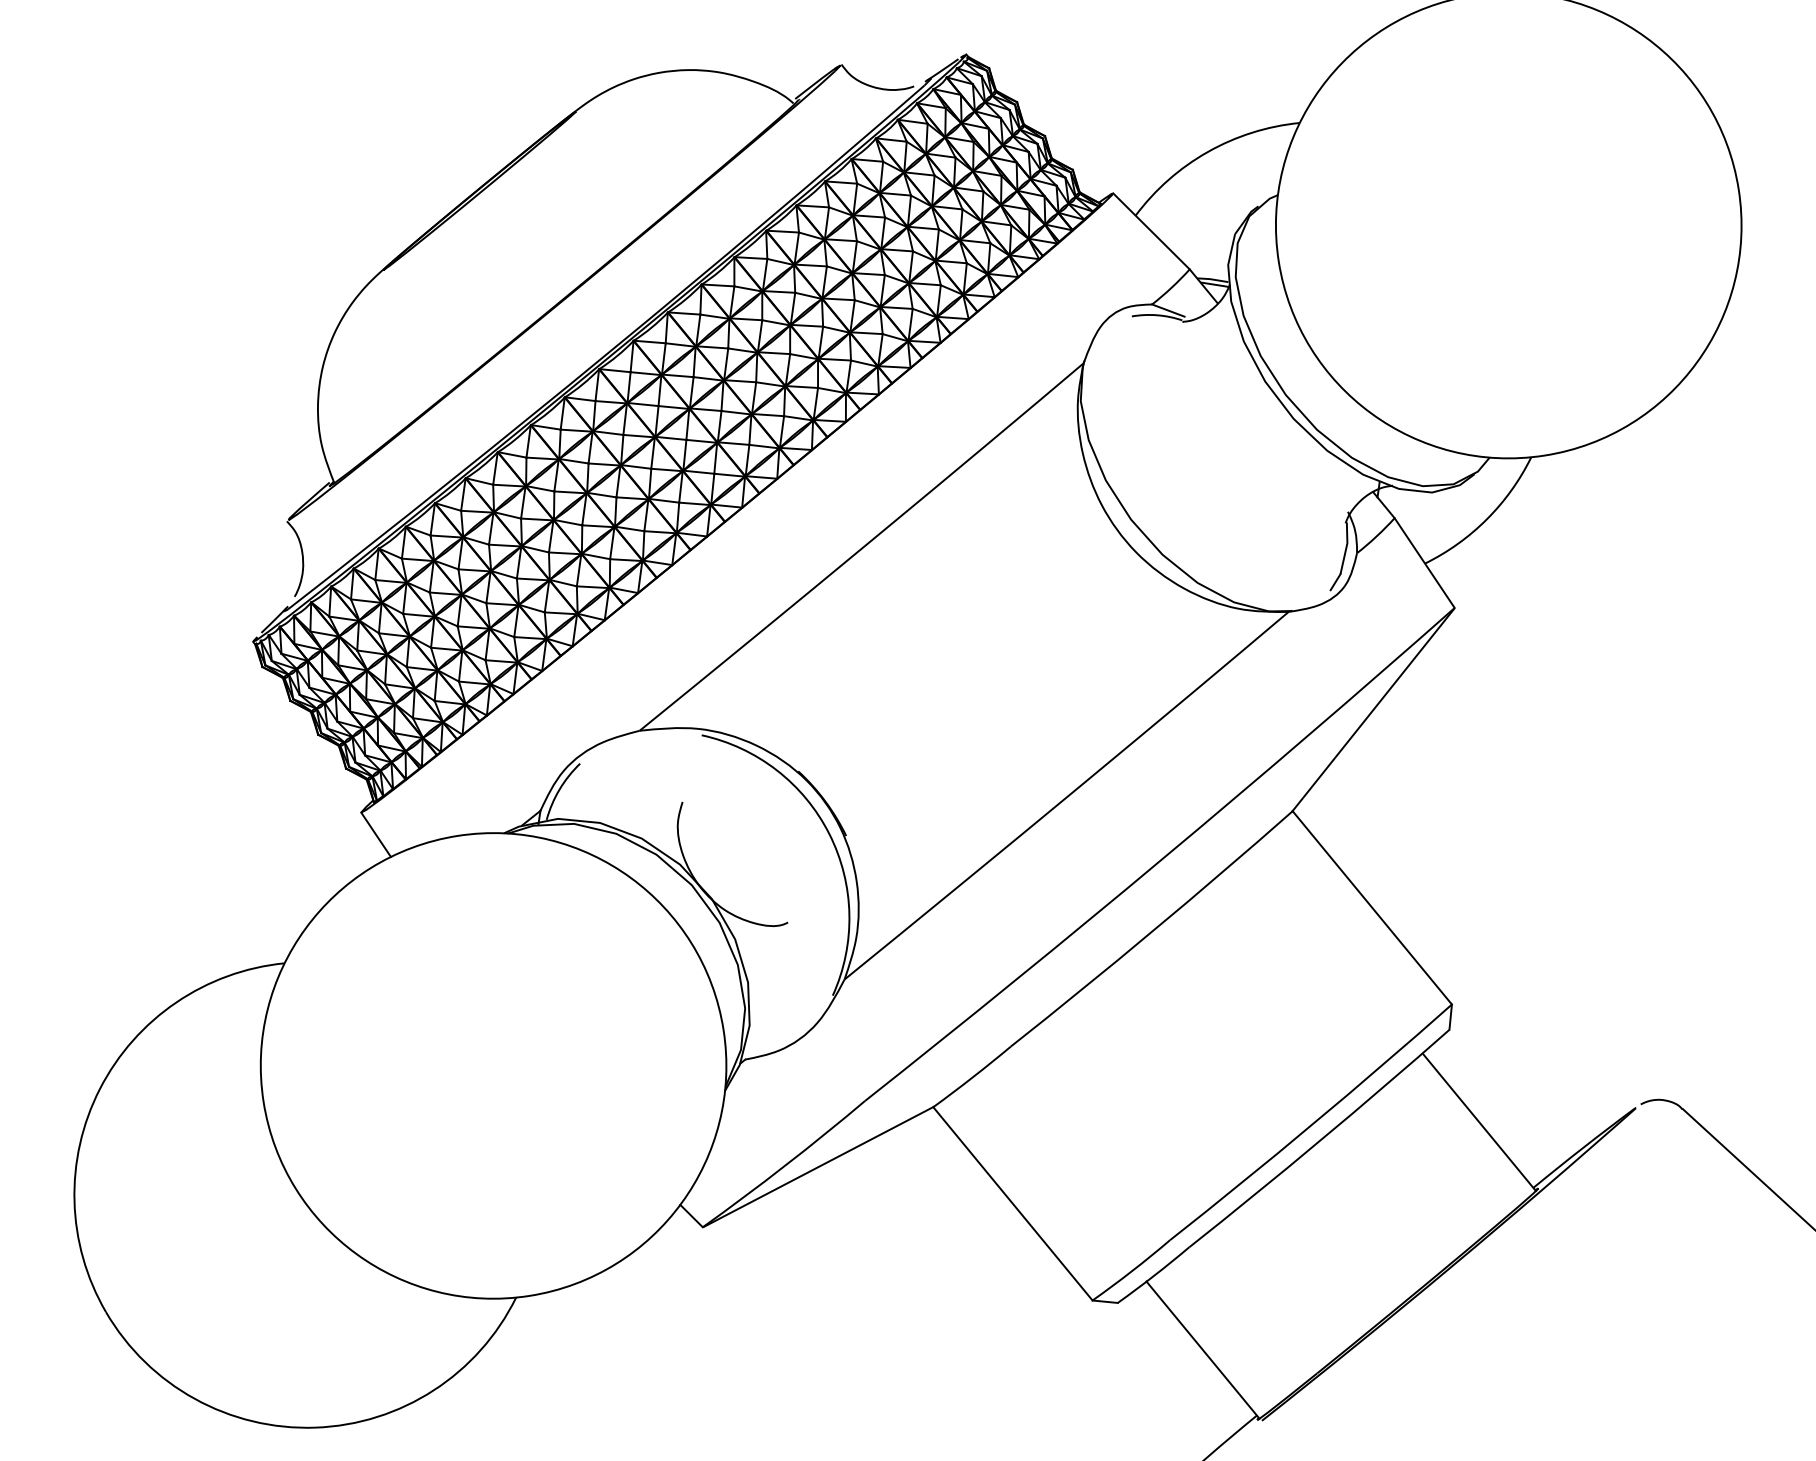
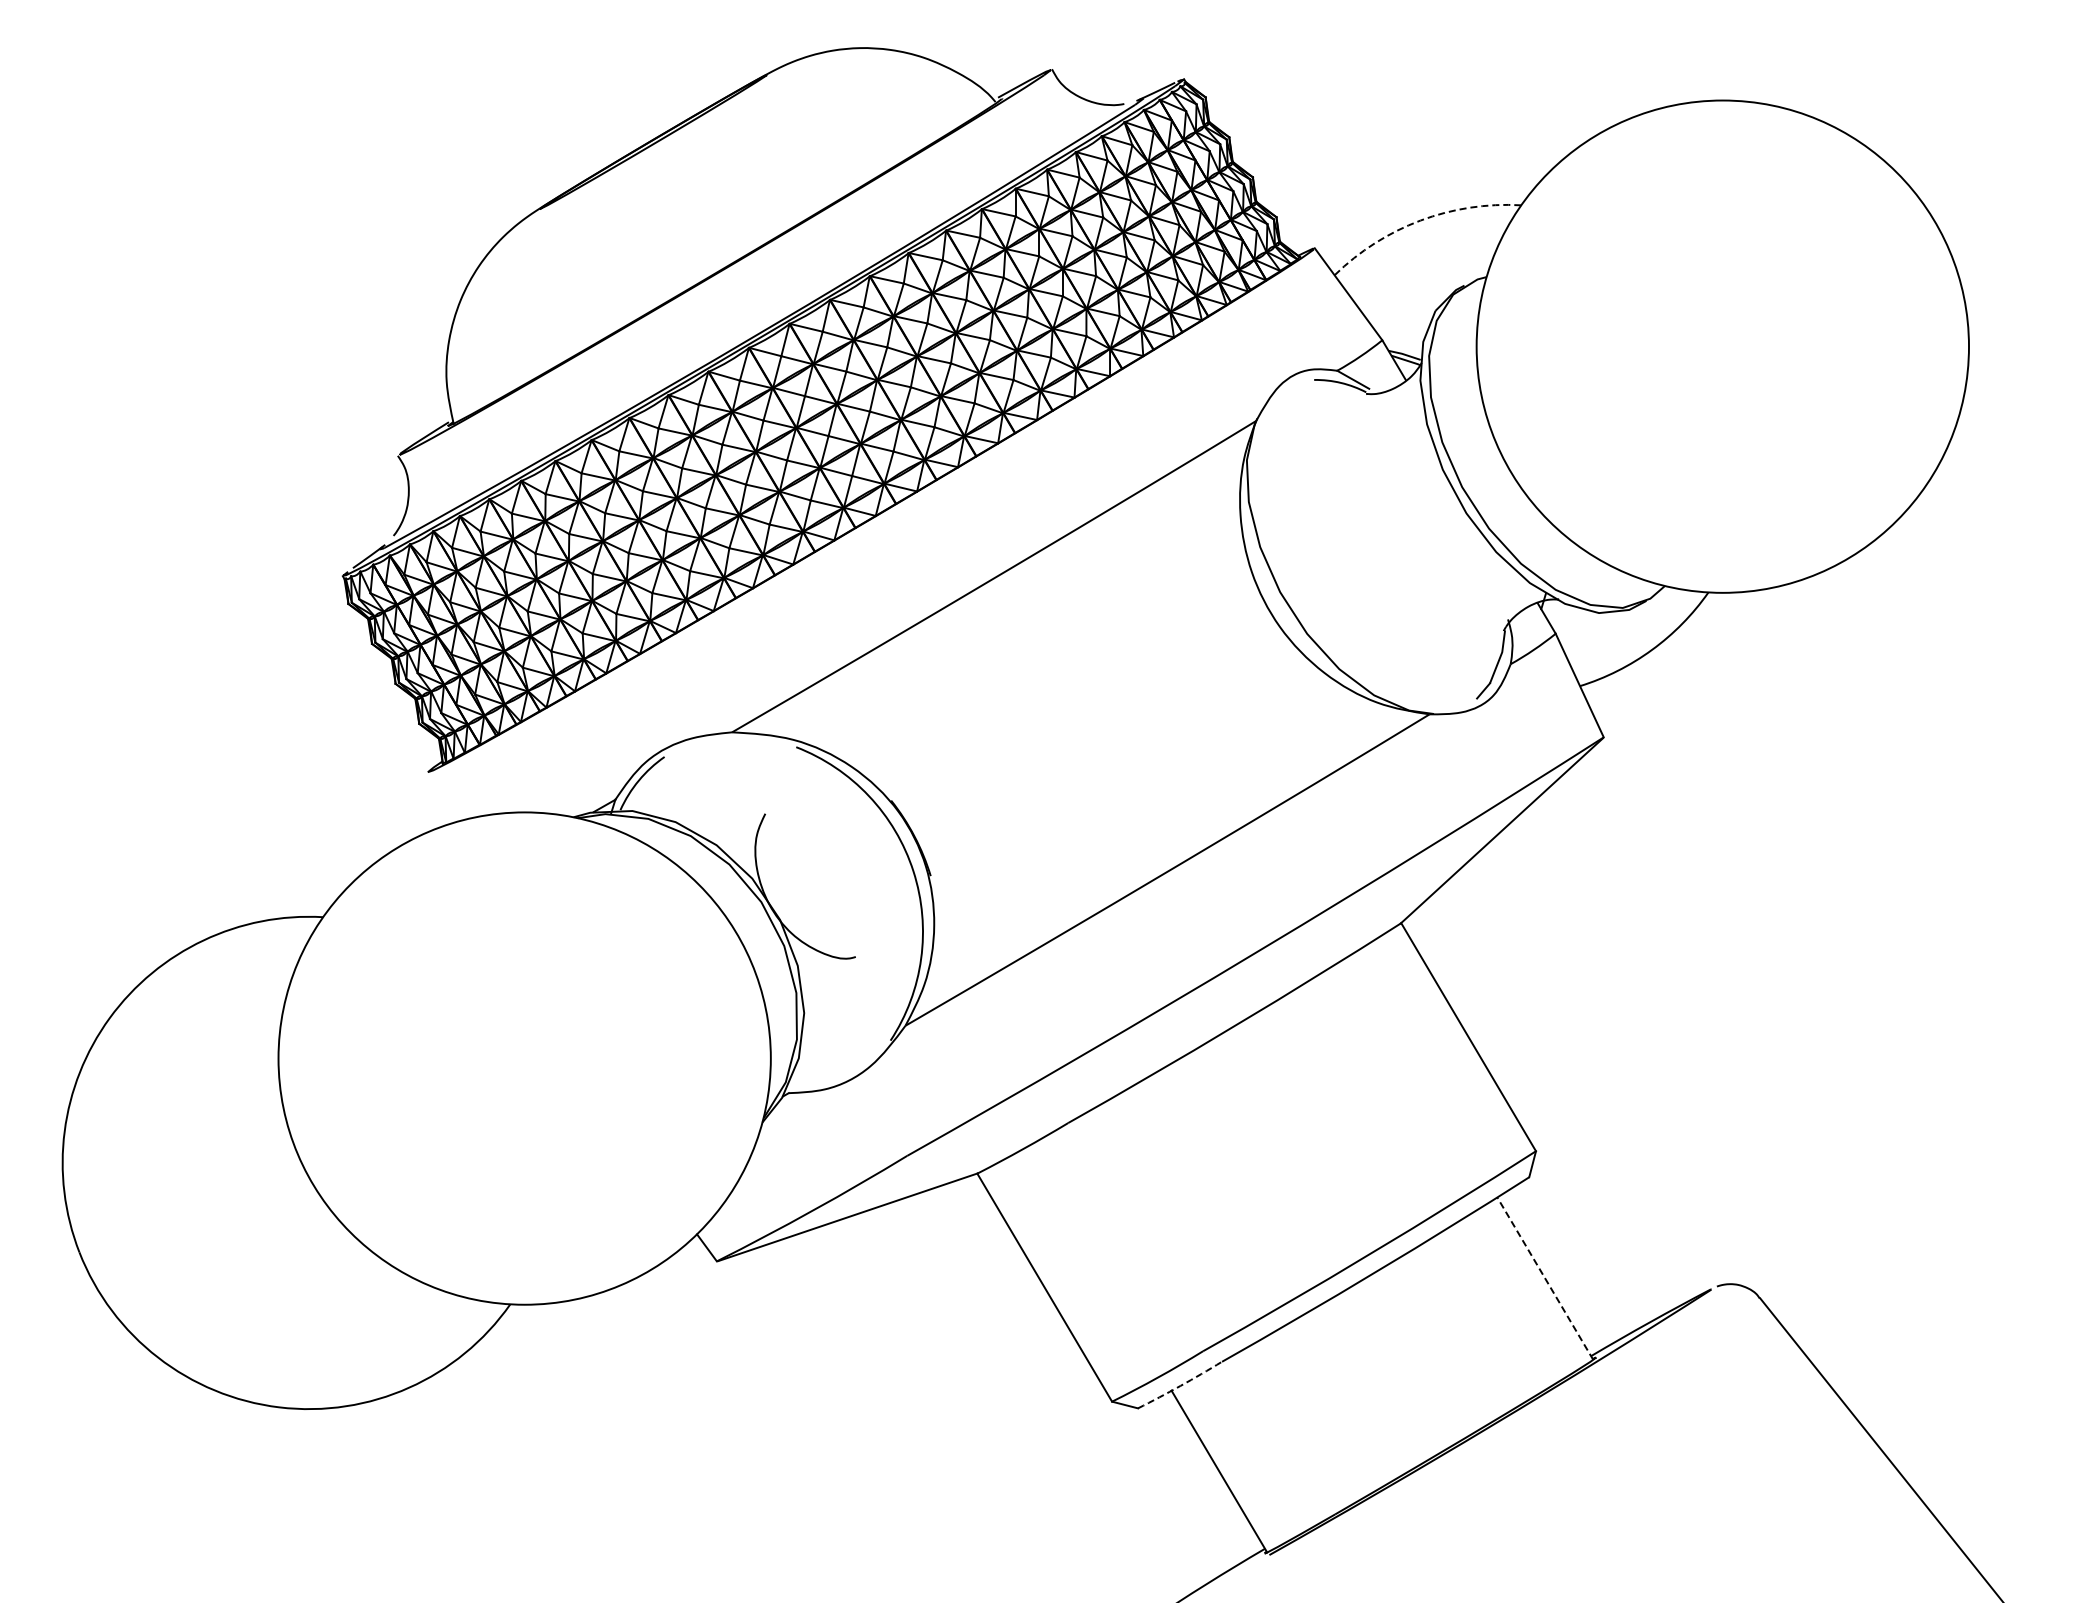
arc: (1207, 151) -> (1420, 220), solid -> dashed
line: (375, 834) -> (439, 797), removed
line: (1479, 1122) -> (1545, 1278), solid -> dashed
arc: (1154, 1275) -> (1180, 1385), solid -> dashed

